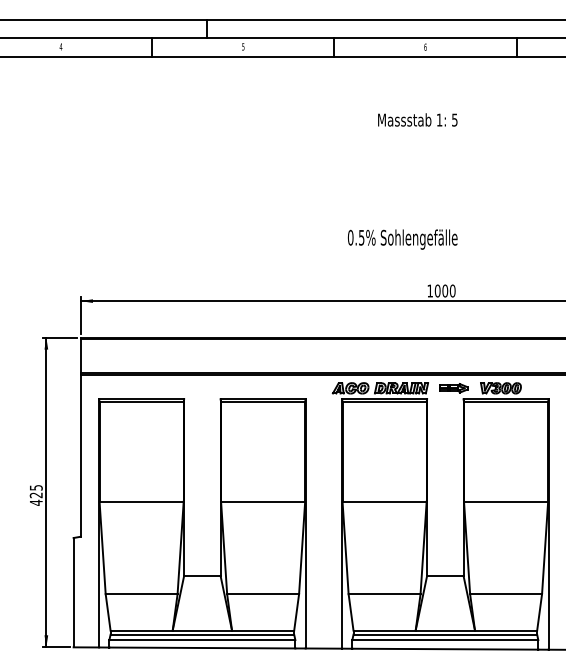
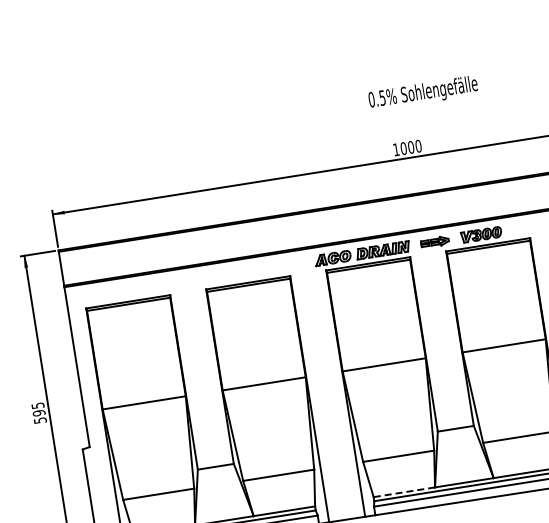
text: (402, 239) -> (423, 93), moved
text: (35, 498) -> (38, 416), 425 -> 595
line: (384, 630) -> (404, 492), solid -> dashed

